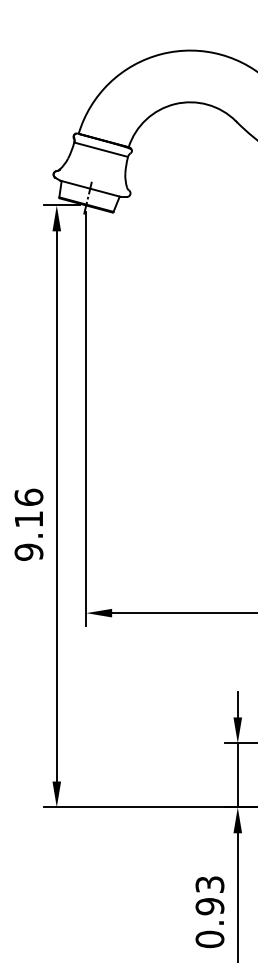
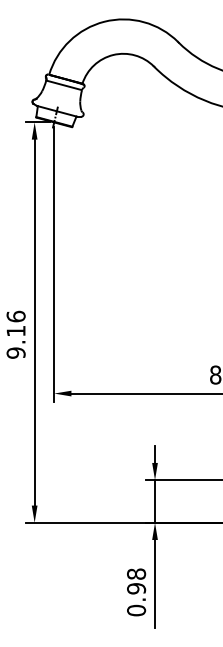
text: (209, 883) -> (136, 573), 0.93 -> 0.98

